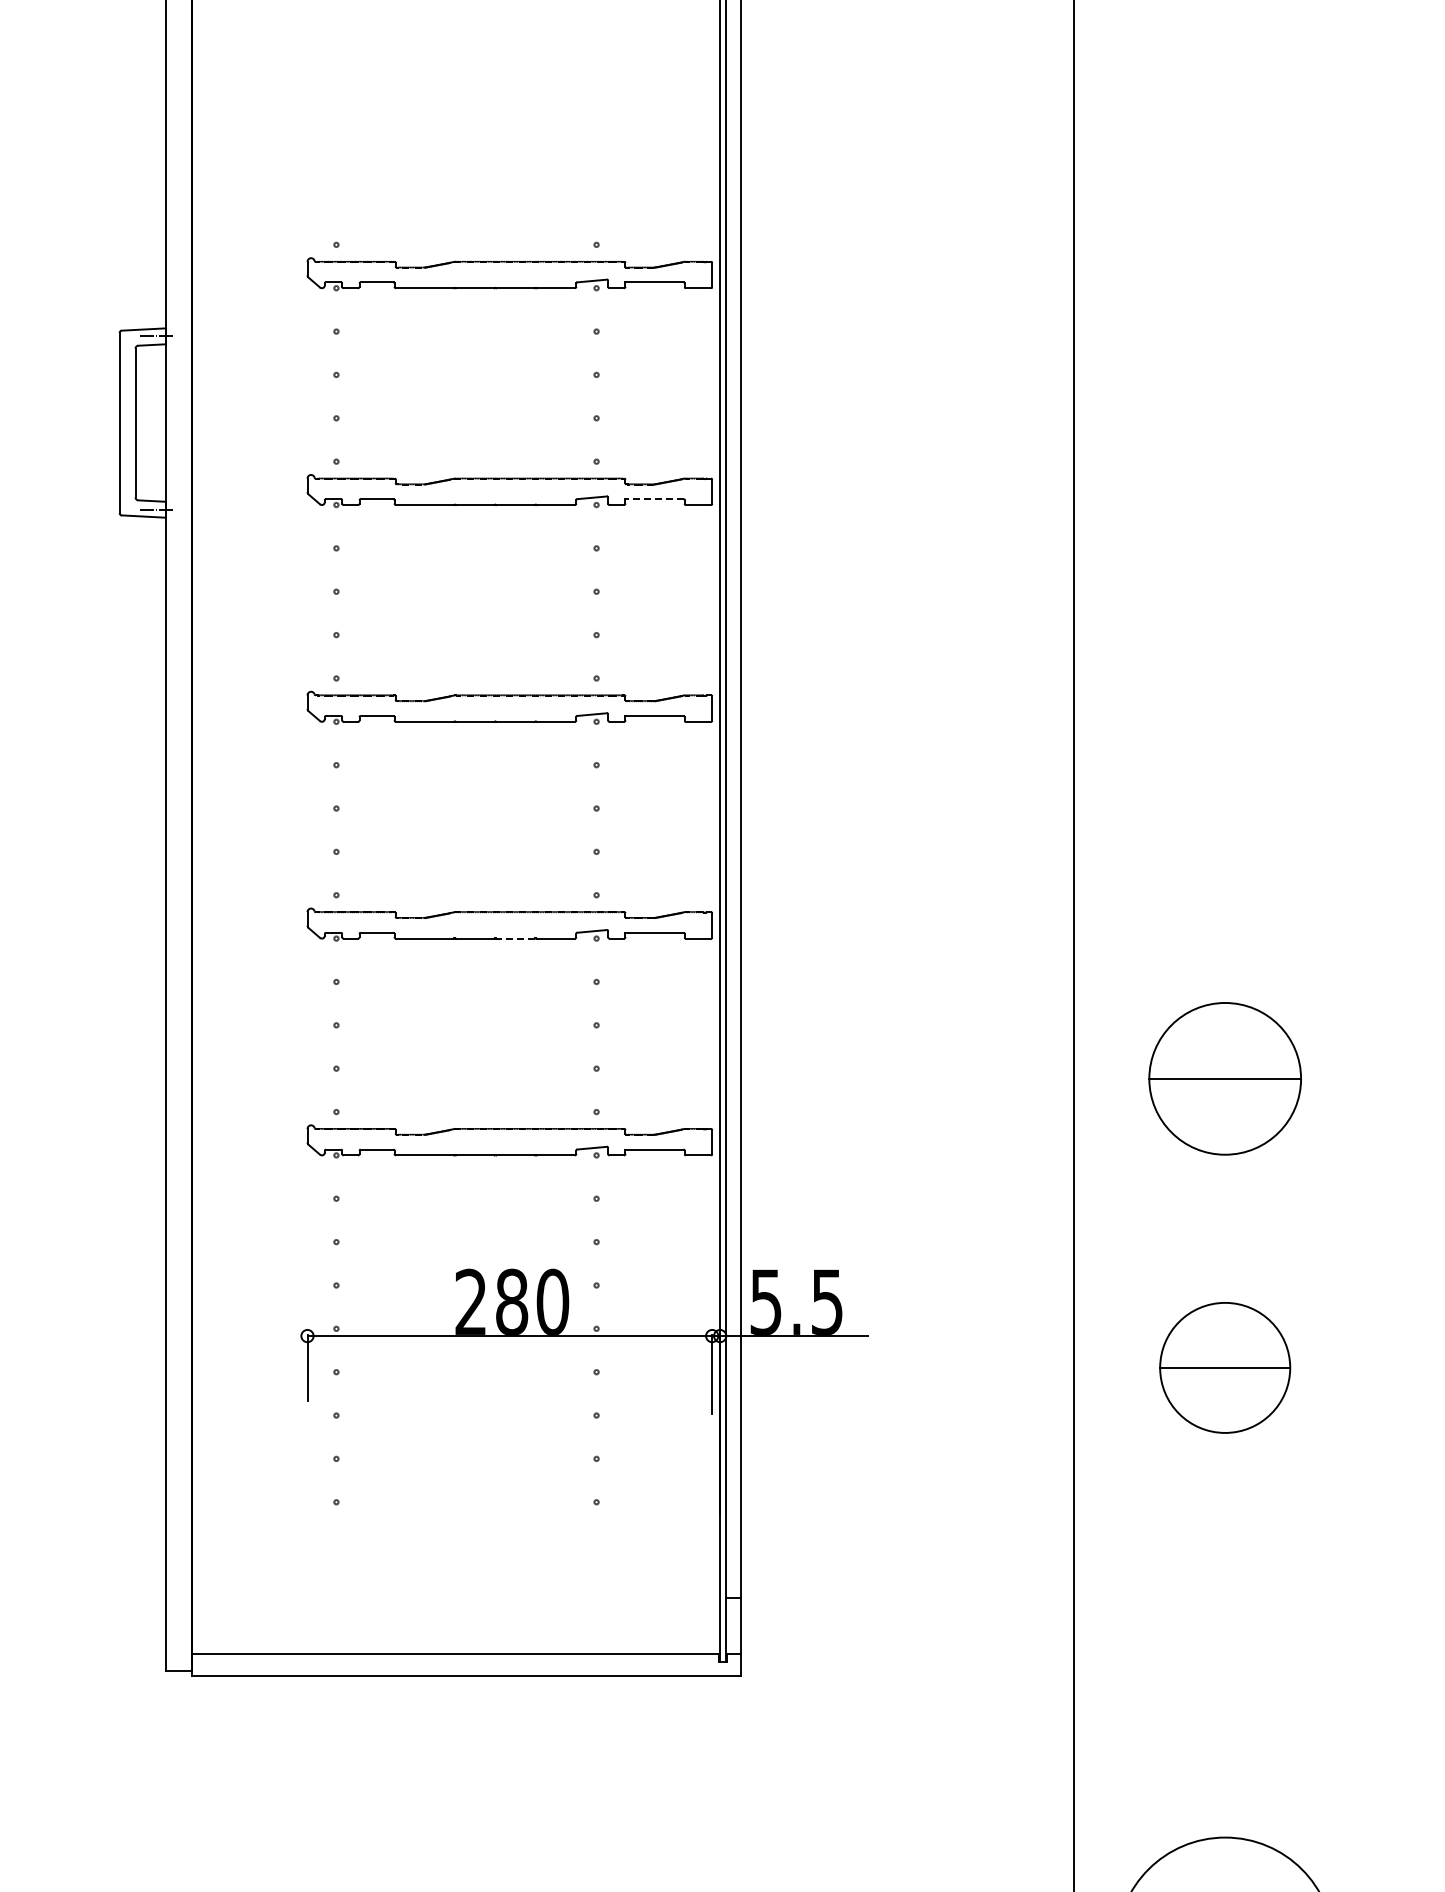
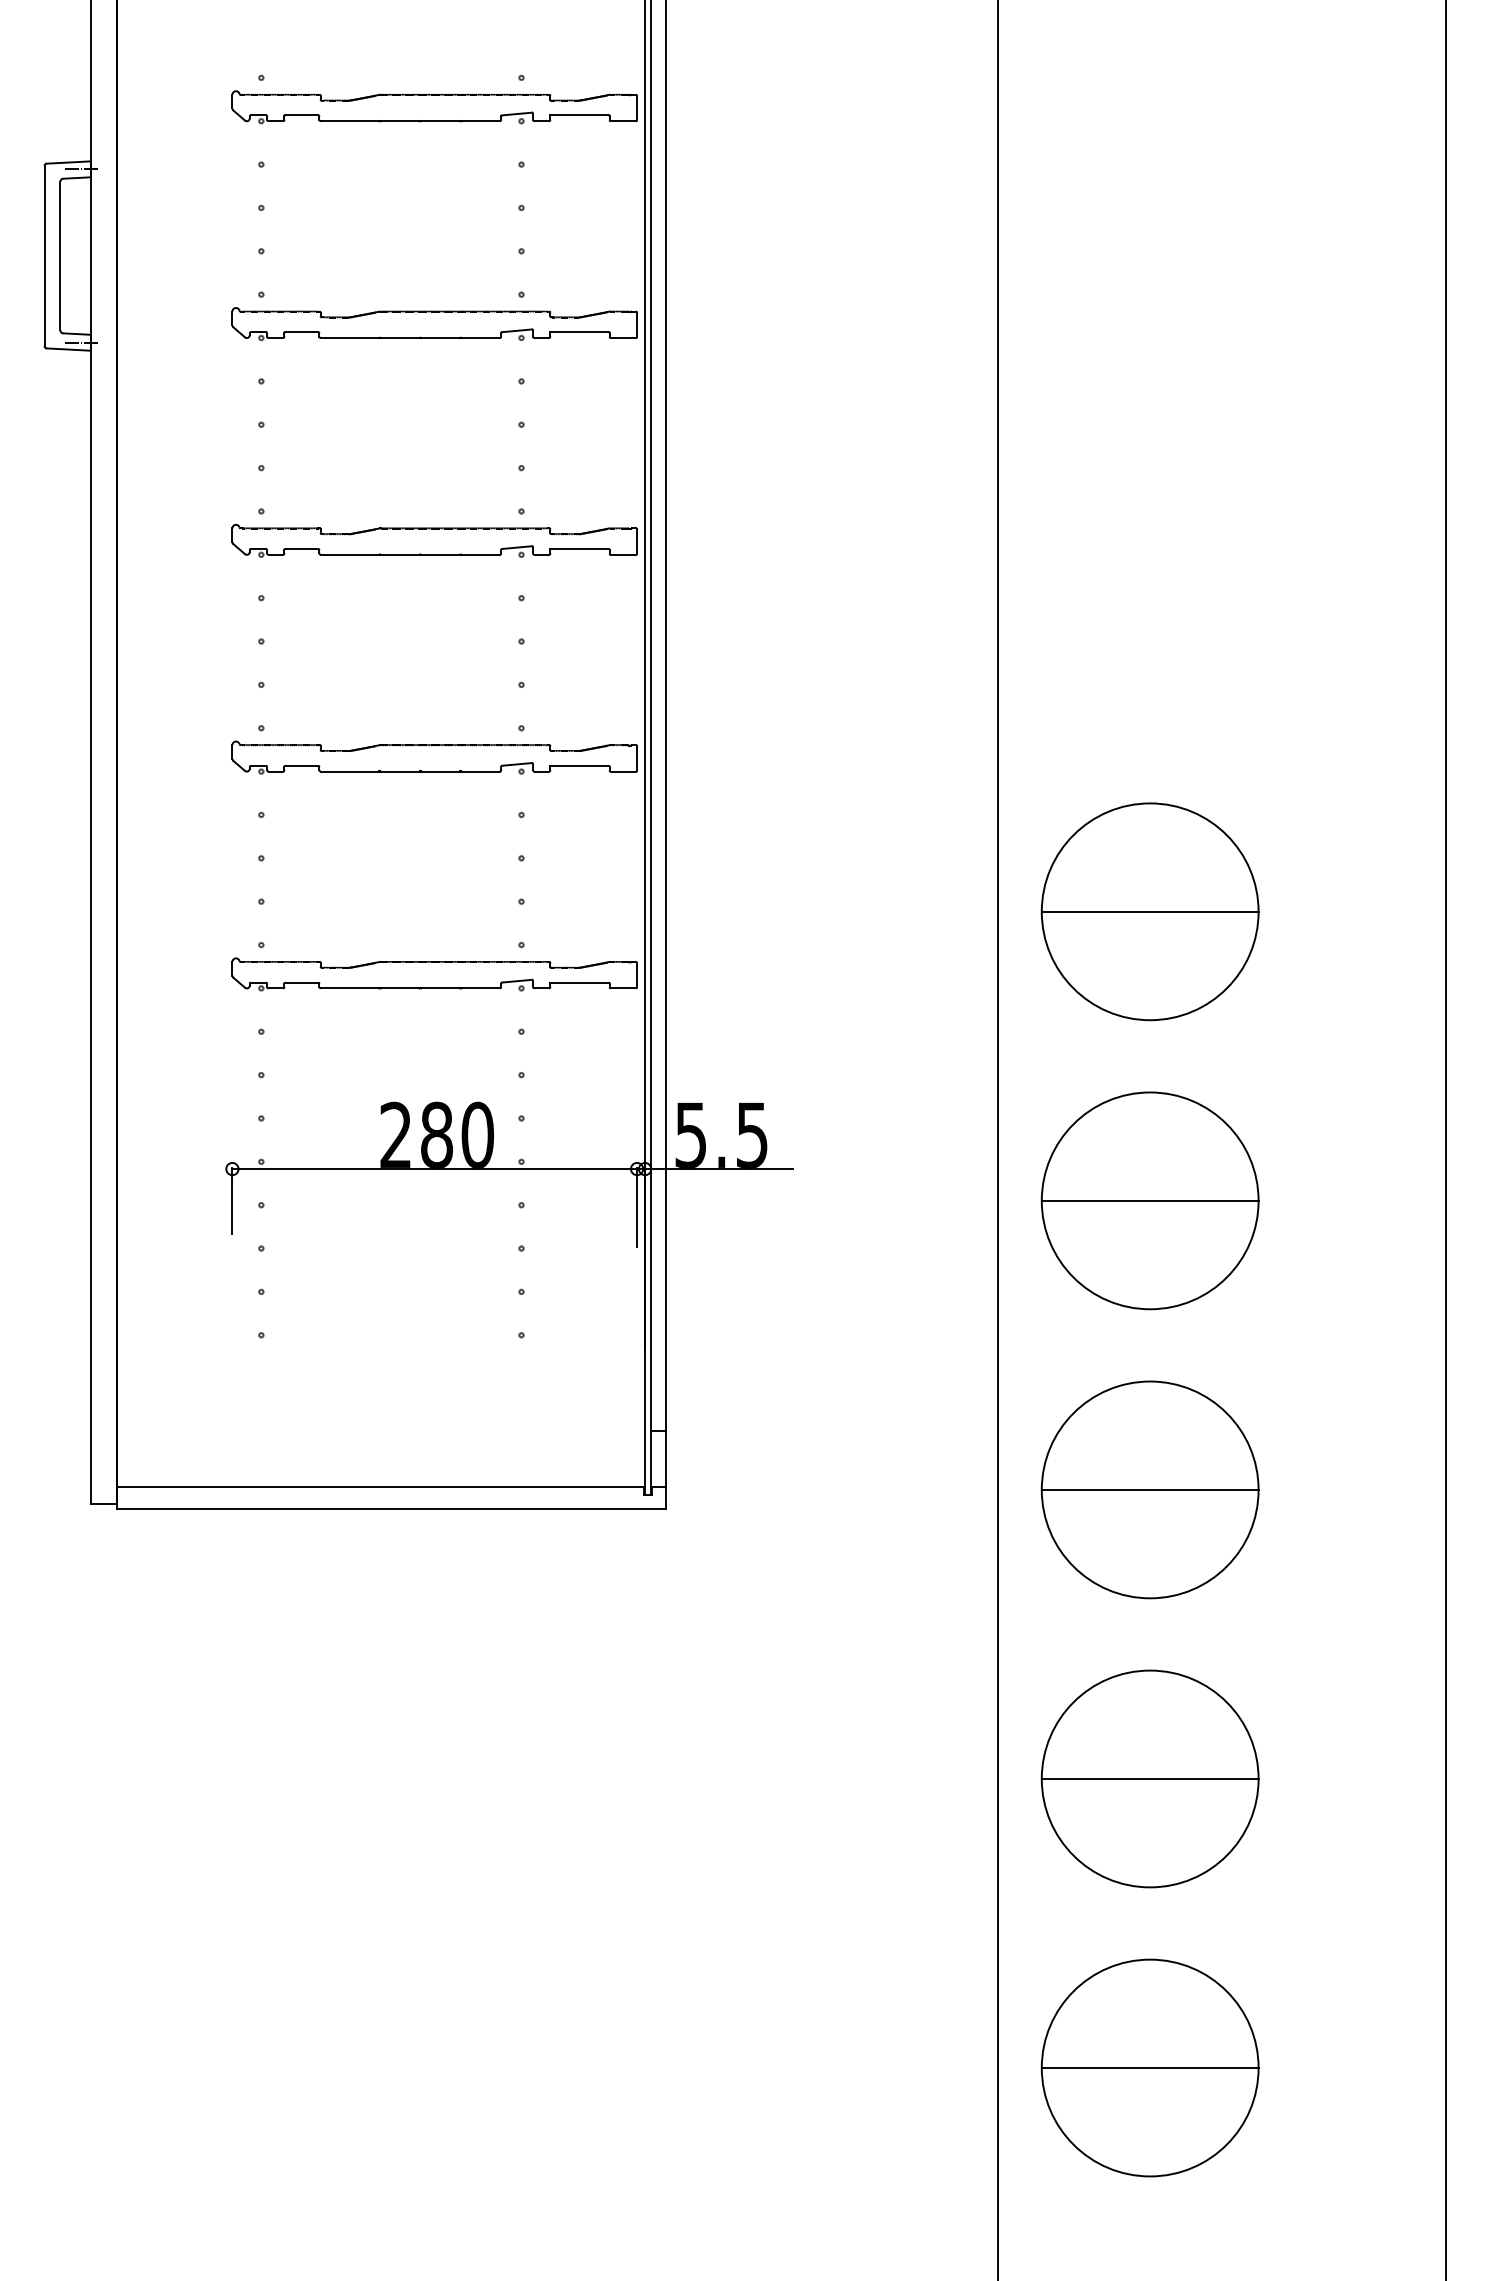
line: (654, 499) -> (579, 332), dashed -> solid
line: (515, 938) -> (440, 771), dashed -> solid
part: (1224, 1078) -> (1149, 911), size x1.43
part: (1224, 1367) -> (1149, 1200), size x1.67
part: (1224, 1656) -> (1149, 1489), added

